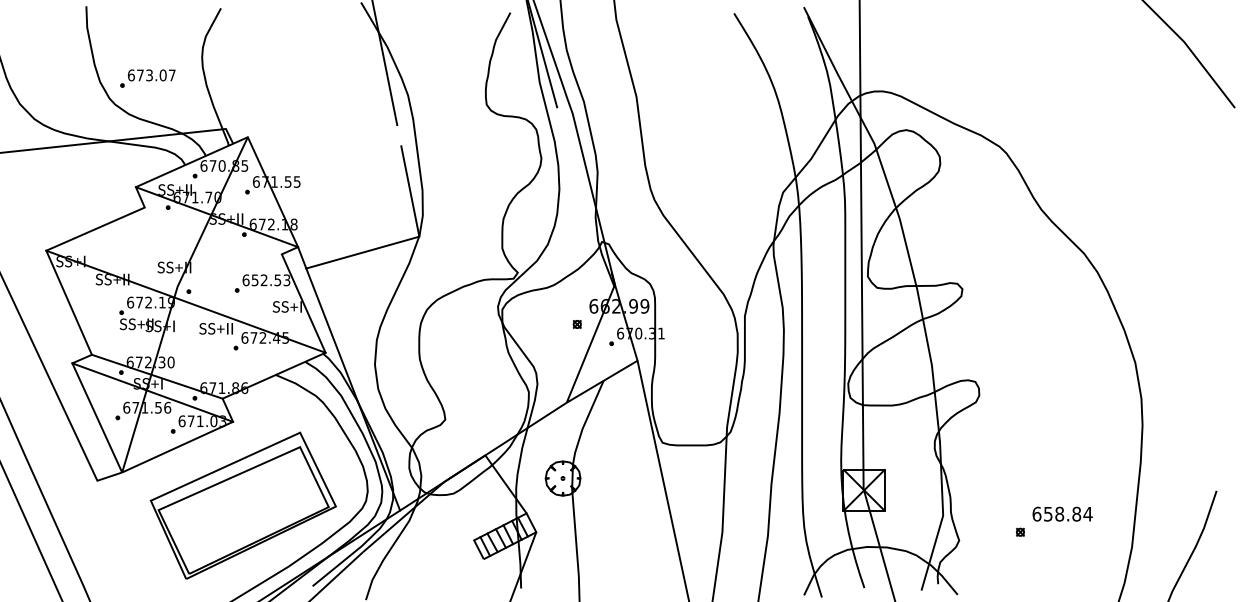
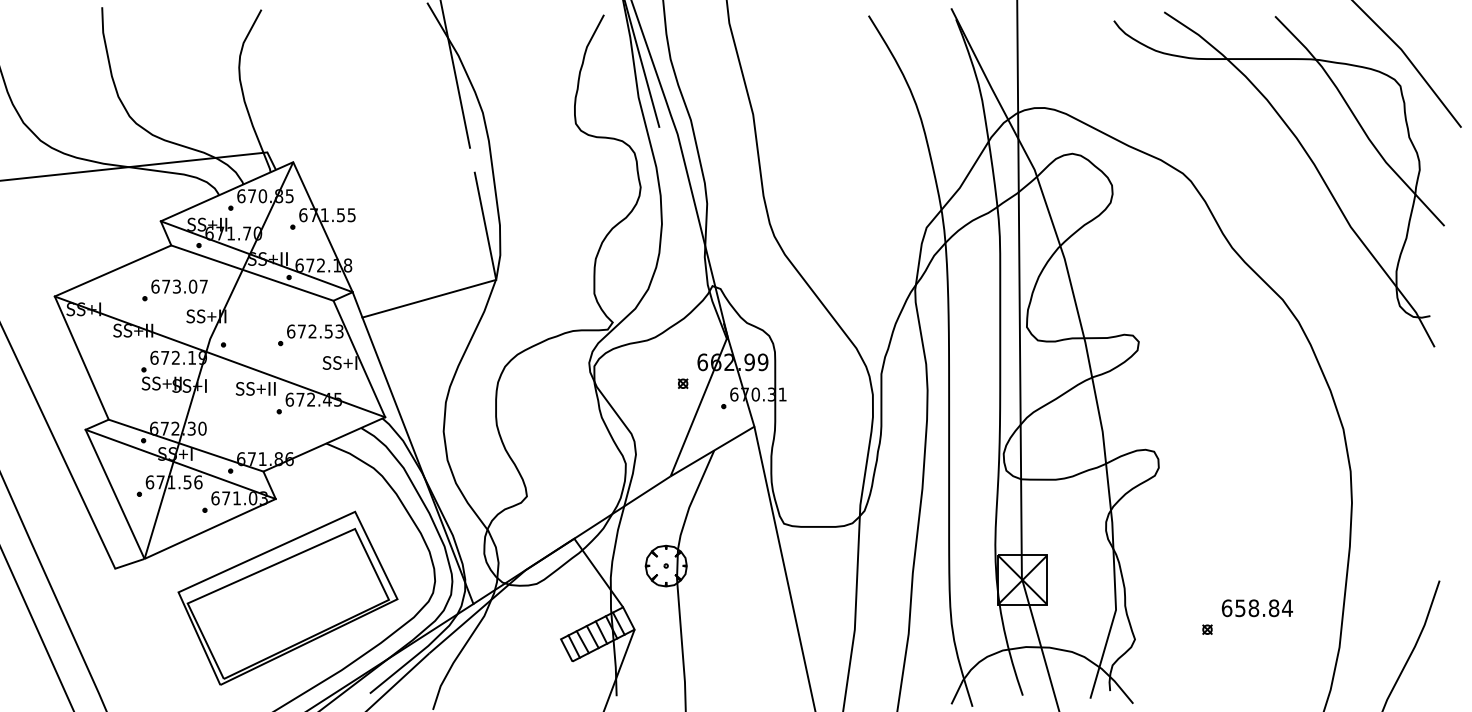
part: (147, 78) -> (174, 290), moved
part: (1105, 133) -> (1308, 157), added
line: (212, 230) -> (251, 272), added
text: (254, 280) -> (301, 331), 652.53 -> 672.53

